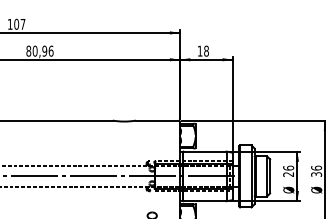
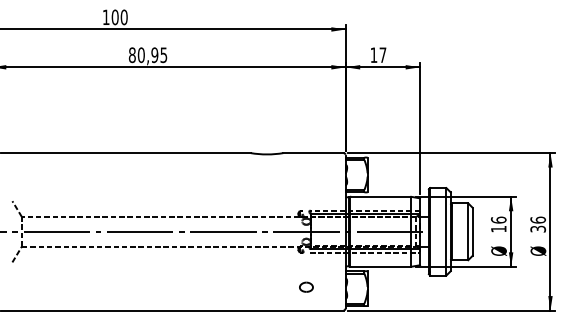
text: (22, 24) -> (123, 17), 107 -> 100
text: (50, 51) -> (163, 55), 80,96 -> 80,95
text: (206, 51) -> (382, 55), 18 -> 17
text: (288, 174) -> (498, 229), 26 -> 16

